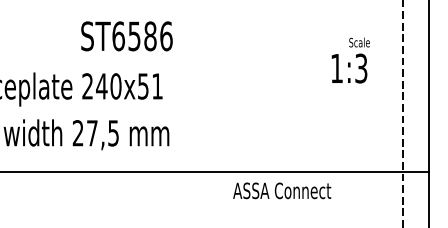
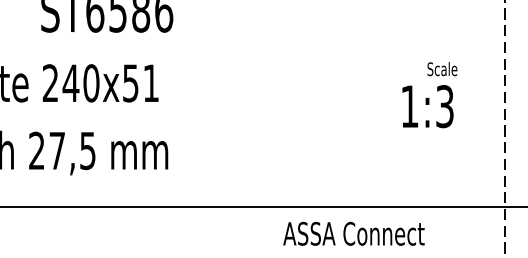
text: (350, 60) -> (429, 94), moved
text: (282, 190) -> (354, 233), moved

